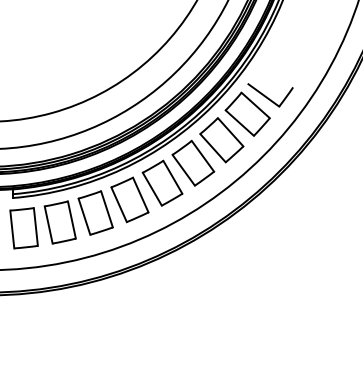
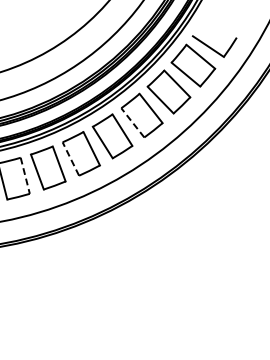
line: (183, 169) -> (132, 122), solid -> dashed
line: (118, 204) -> (70, 158), solid -> dashed
line: (72, 220) -> (25, 176), solid -> dashed

